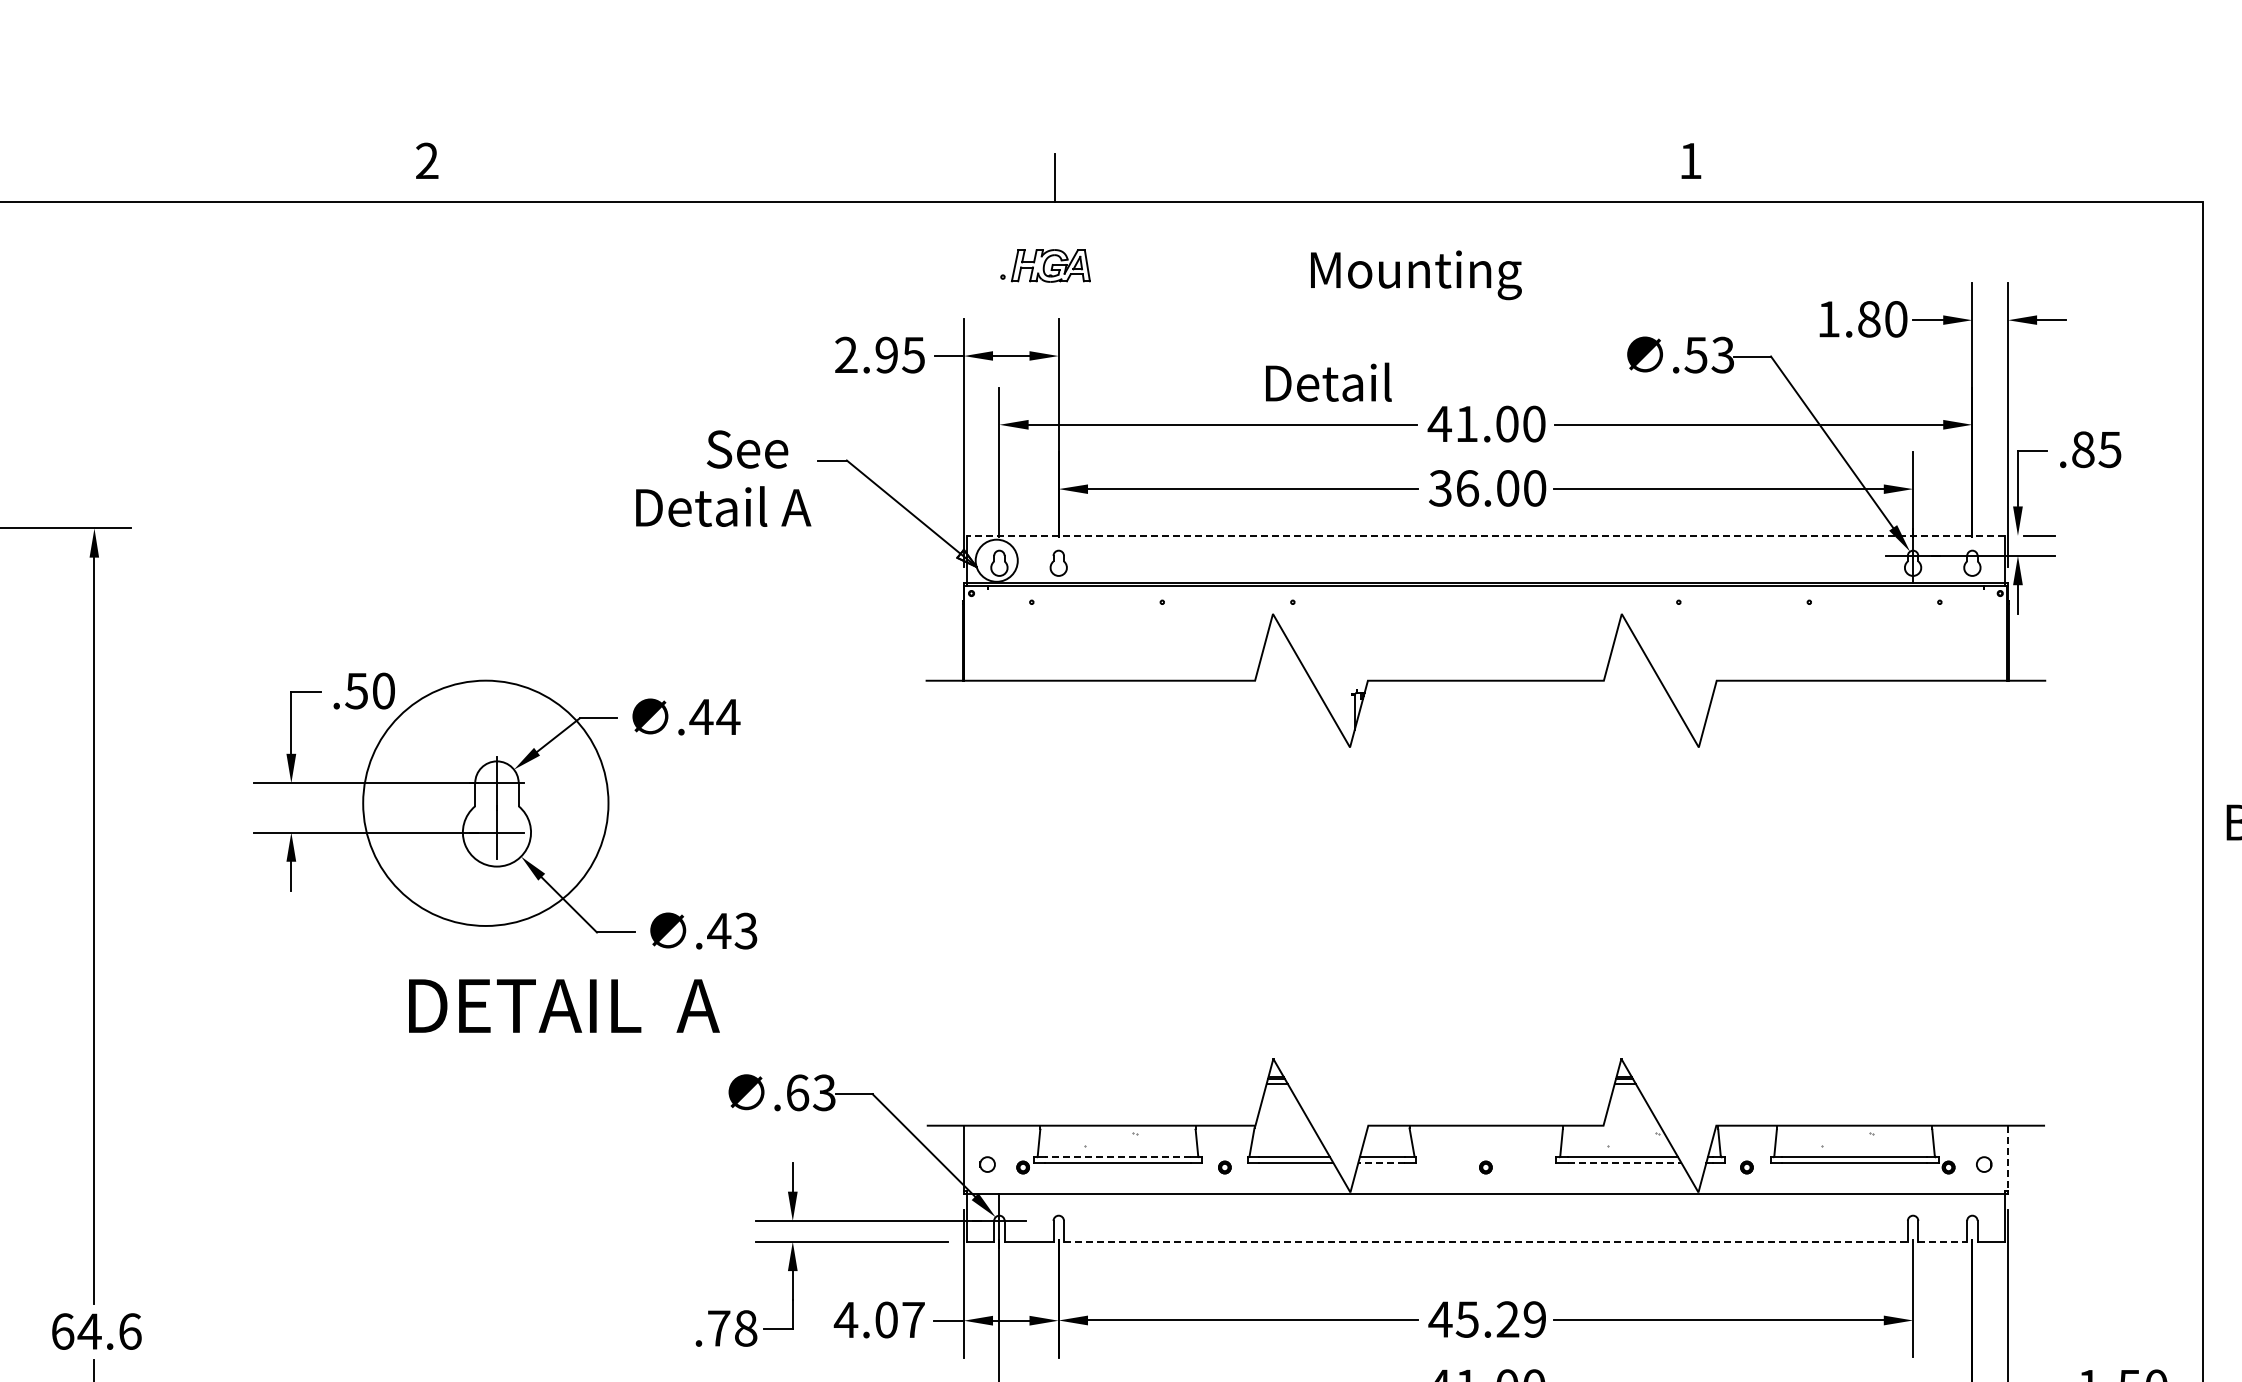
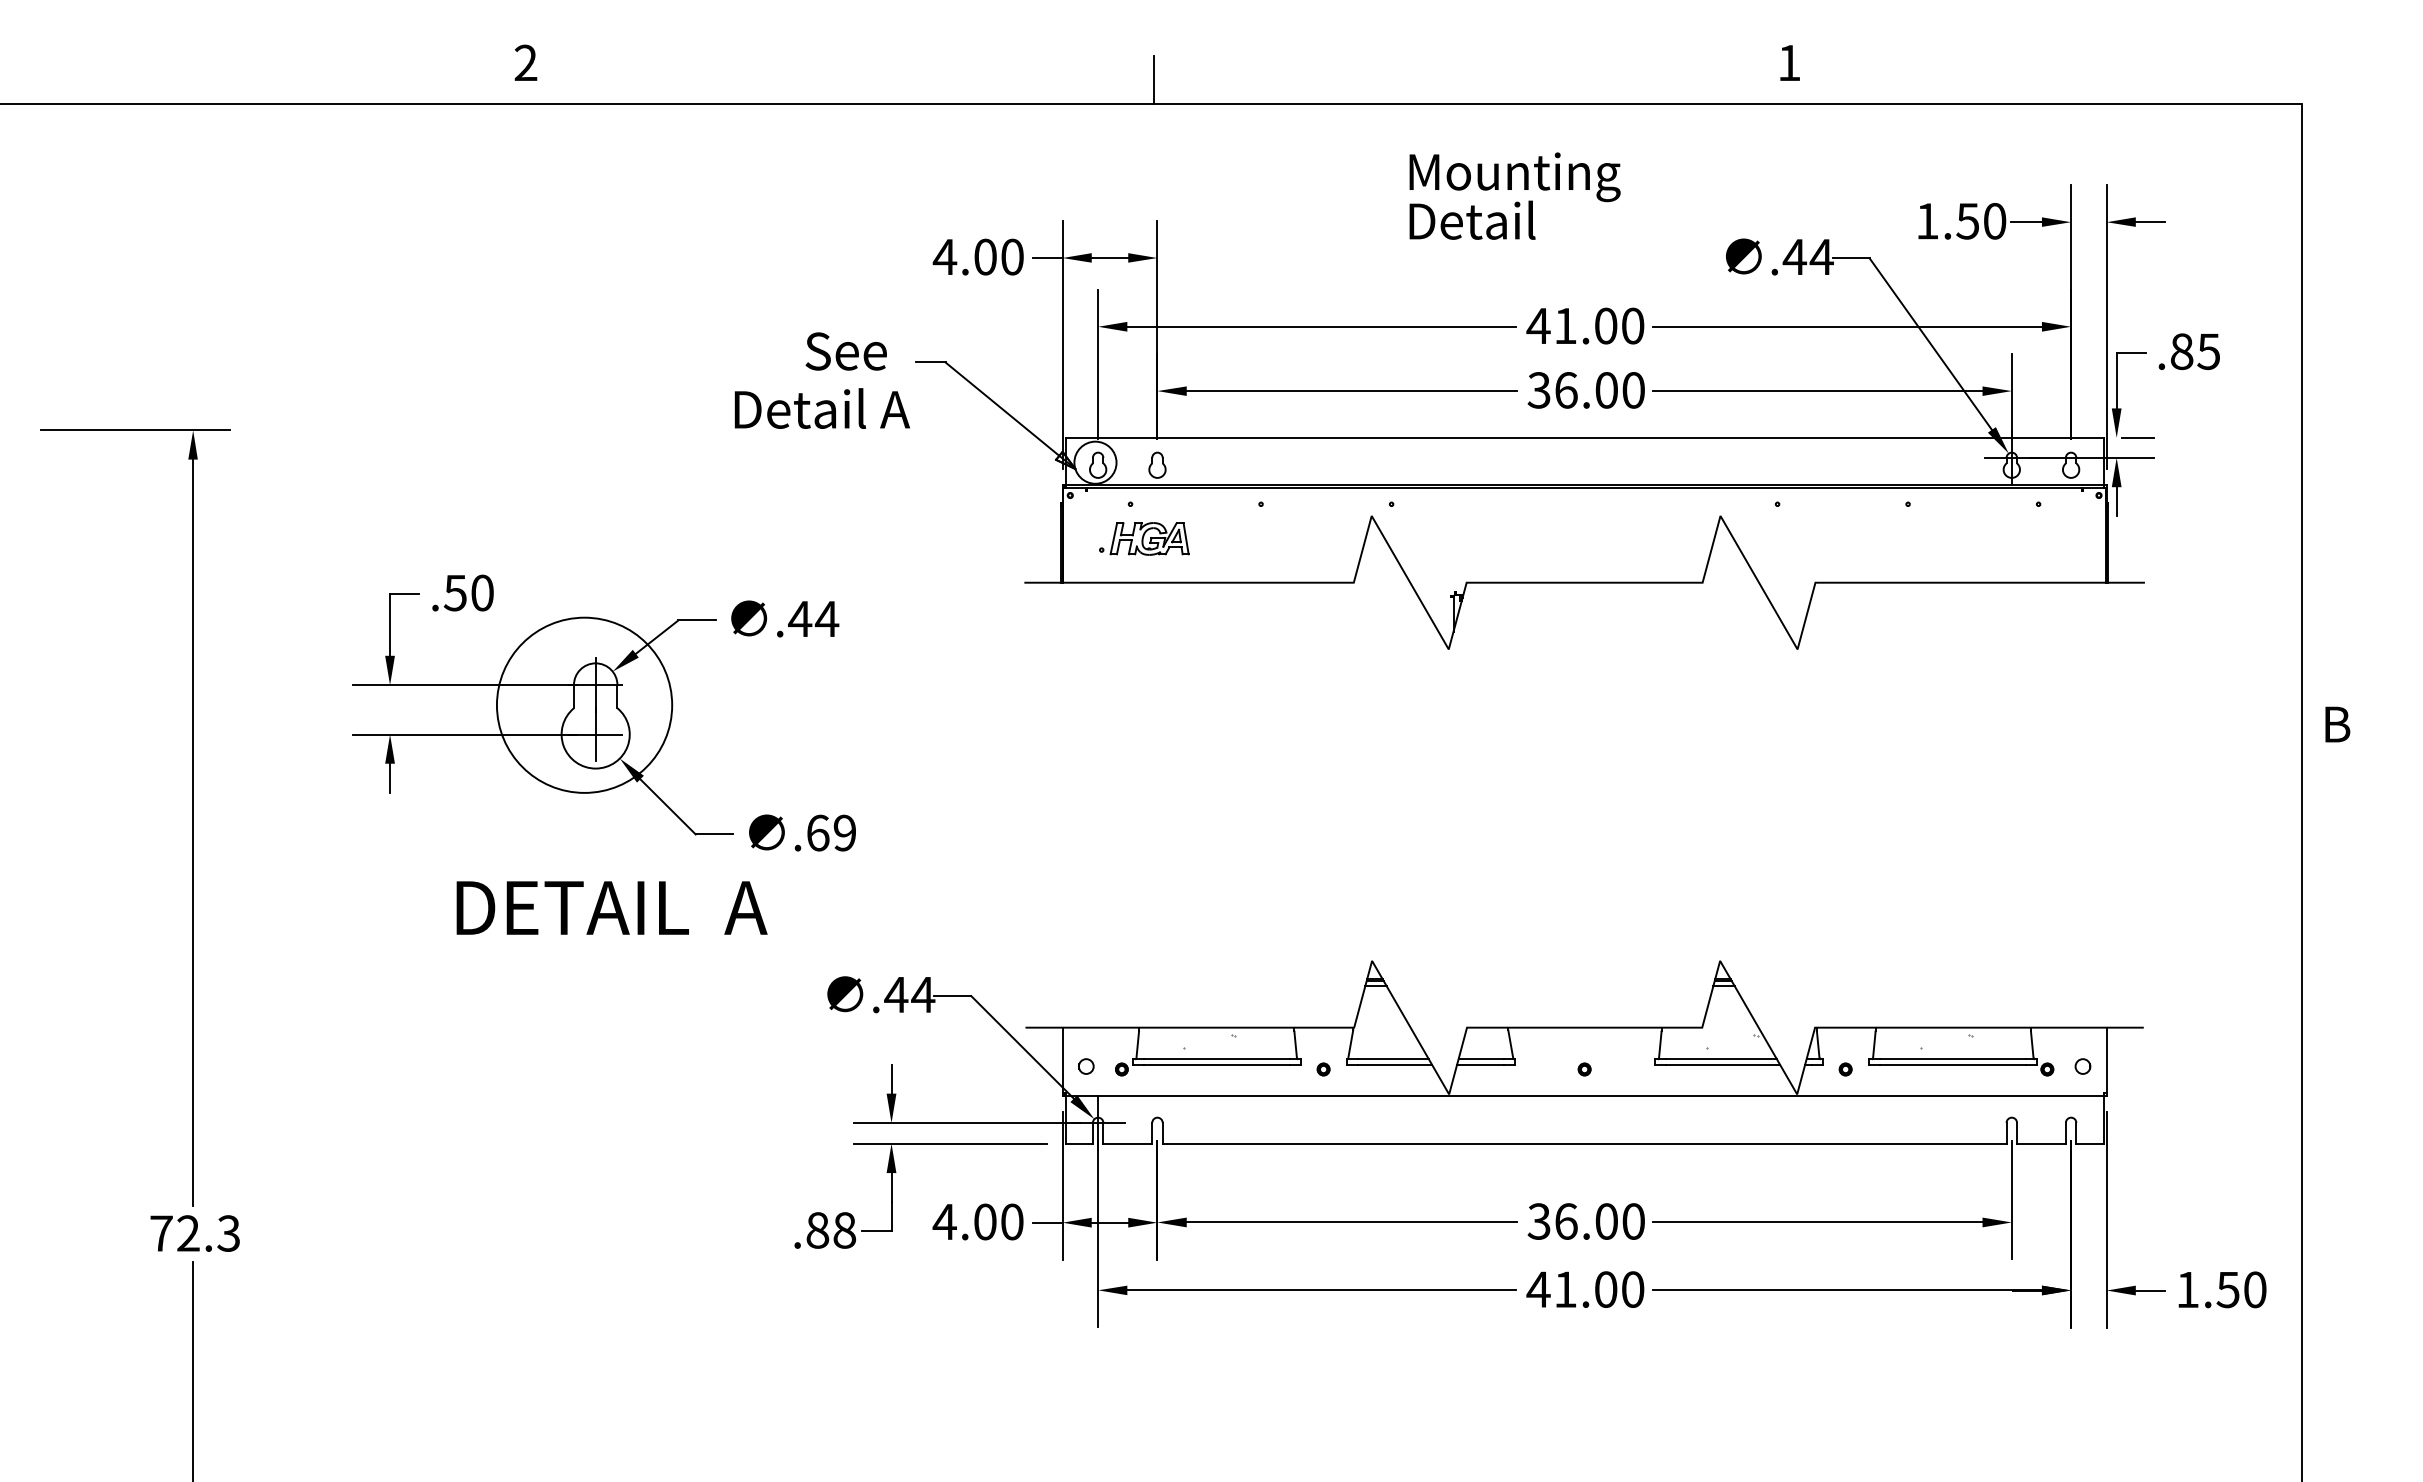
part: (1045, 265) -> (1144, 538), moved
text: (1868, 319) -> (1967, 221), 1.80 -> 1.50
text: (878, 354) -> (977, 256), 2.95 -> 4.00
text: (1708, 354) -> (1807, 256), .53 -> .44
text: (1328, 381) -> (1472, 219), moved
line: (1485, 535) -> (1584, 437), dashed -> solid
circle: (485, 802) -> (584, 704), size x0.71
text: (731, 930) -> (830, 832), .43 -> .69
text: (563, 1005) -> (611, 907), moved
text: (810, 1092) -> (909, 994), .63 -> .44
line: (1117, 1157) -> (1216, 1059), dashed -> solid
line: (2007, 1158) -> (2106, 1060), dashed -> solid
line: (1380, 1162) -> (1479, 1064), dashed -> solid
line: (1624, 1162) -> (1723, 1064), dashed -> solid
line: (1485, 1241) -> (1584, 1143), dashed -> solid
line: (1942, 1241) -> (2041, 1143), dashed -> solid
text: (913, 1319) -> (1012, 1221), 4.07 -> 4.00
text: (1486, 1319) -> (1585, 1221), 45.29 -> 36.00
text: (718, 1328) -> (817, 1230), .78 -> .88
text: (96, 1331) -> (195, 1233), 64.6 -> 72.3

